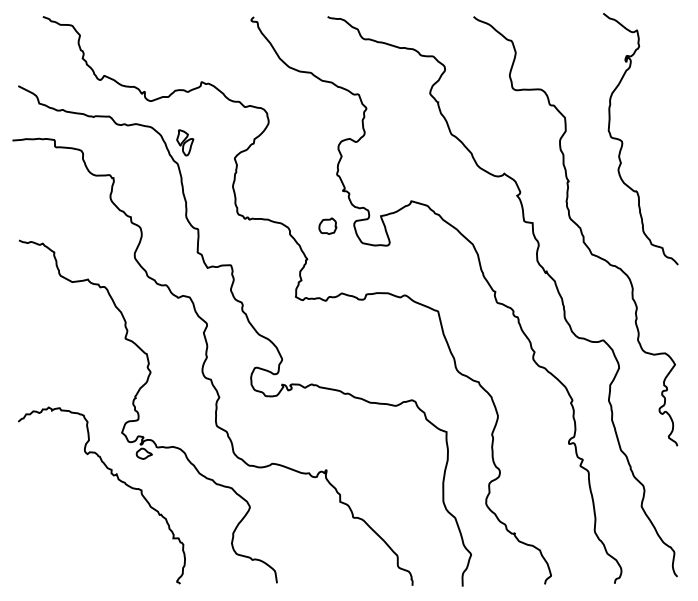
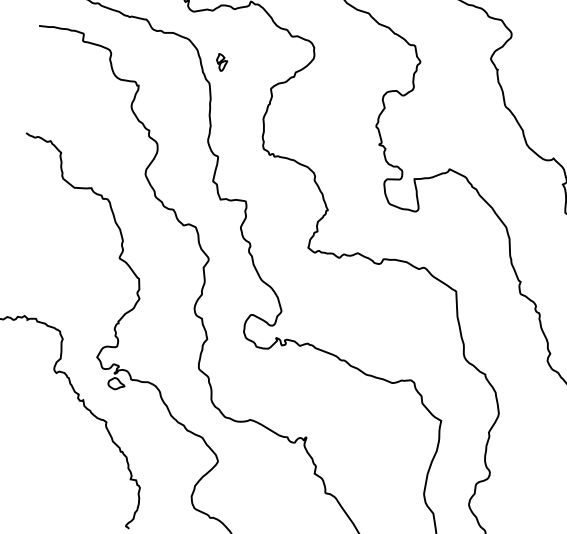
part: (185, 142) -> (221, 62), size x0.6
part: (327, 225) -> (355, 178), removed

